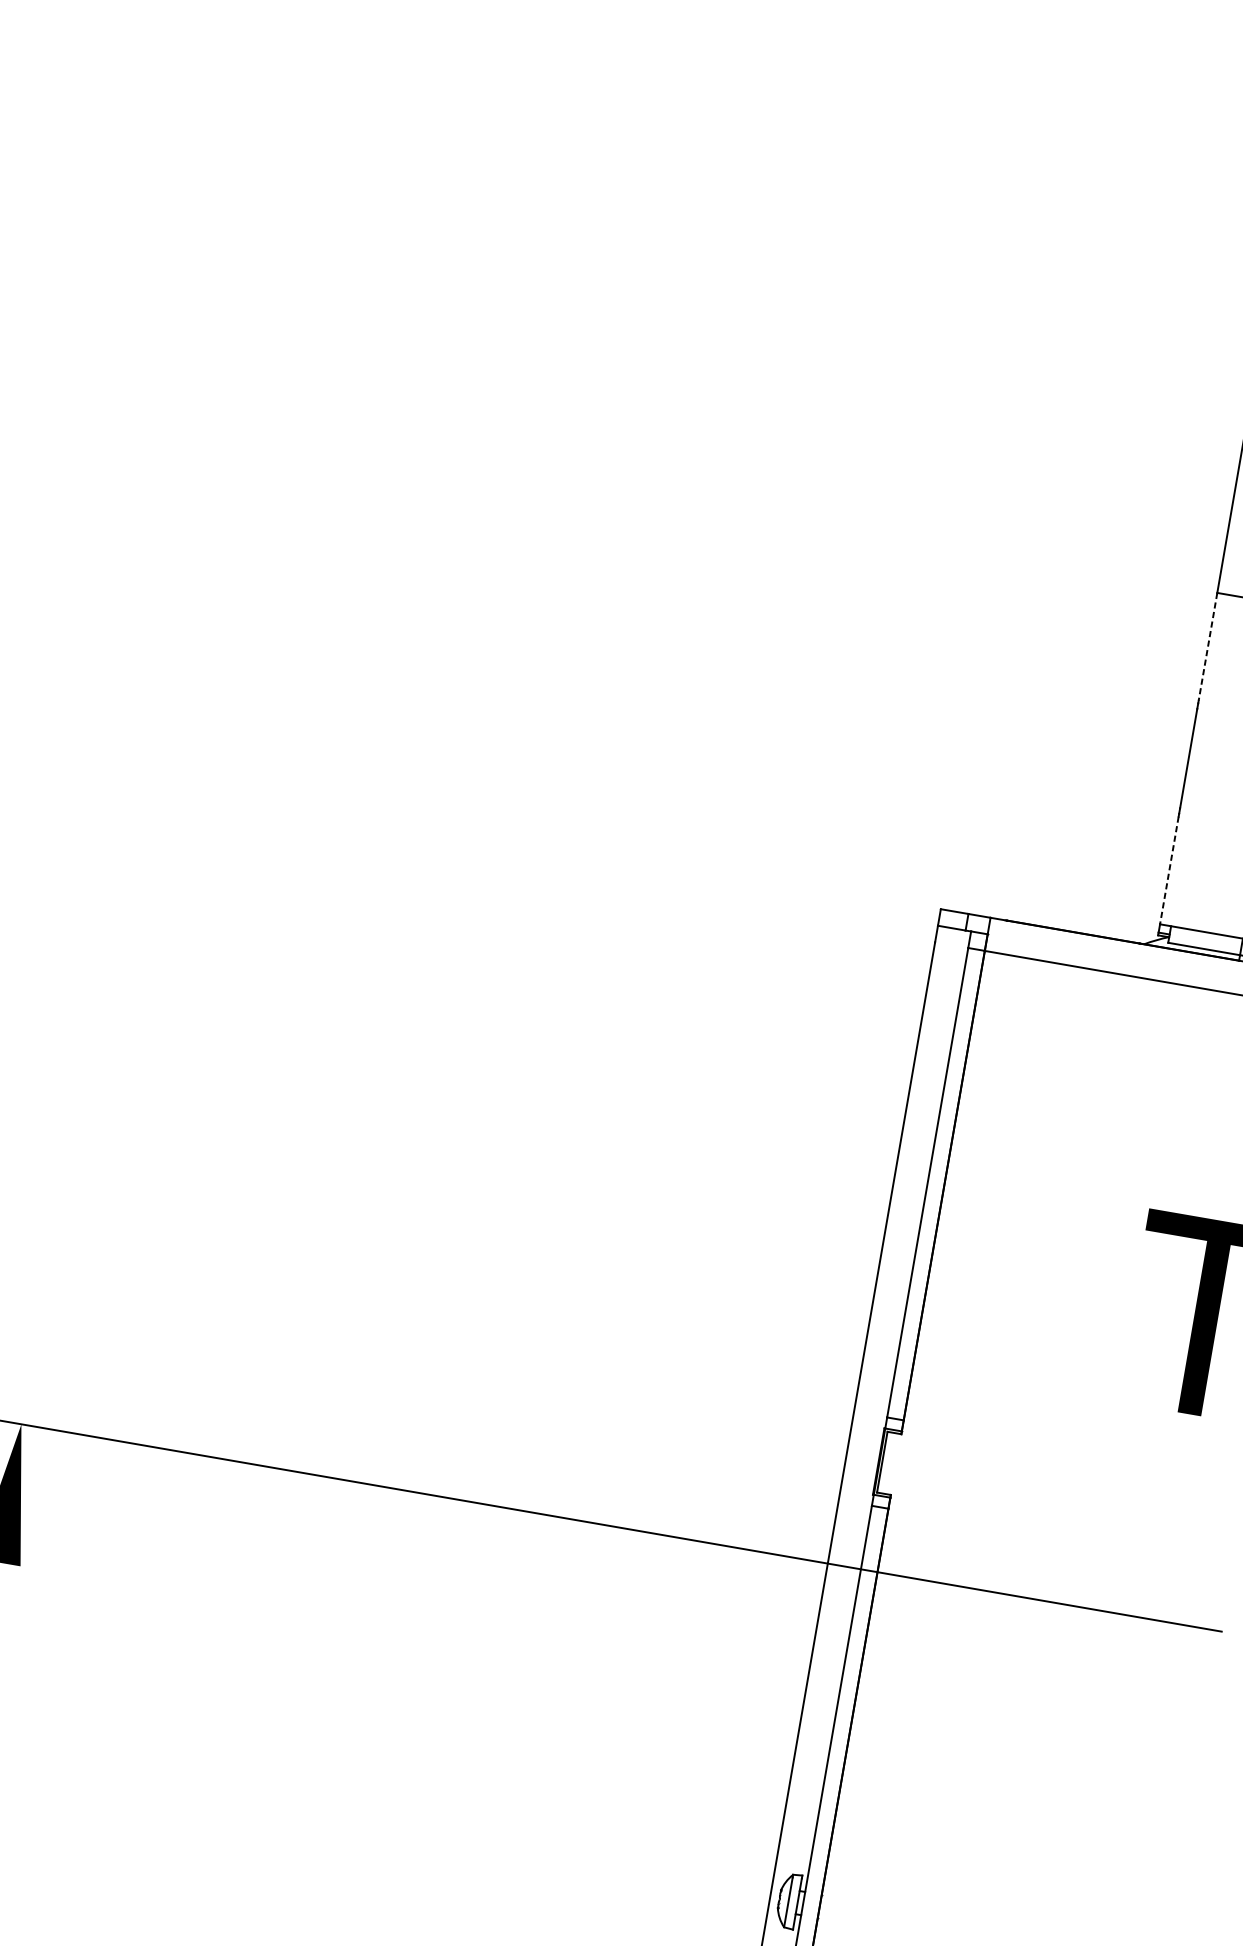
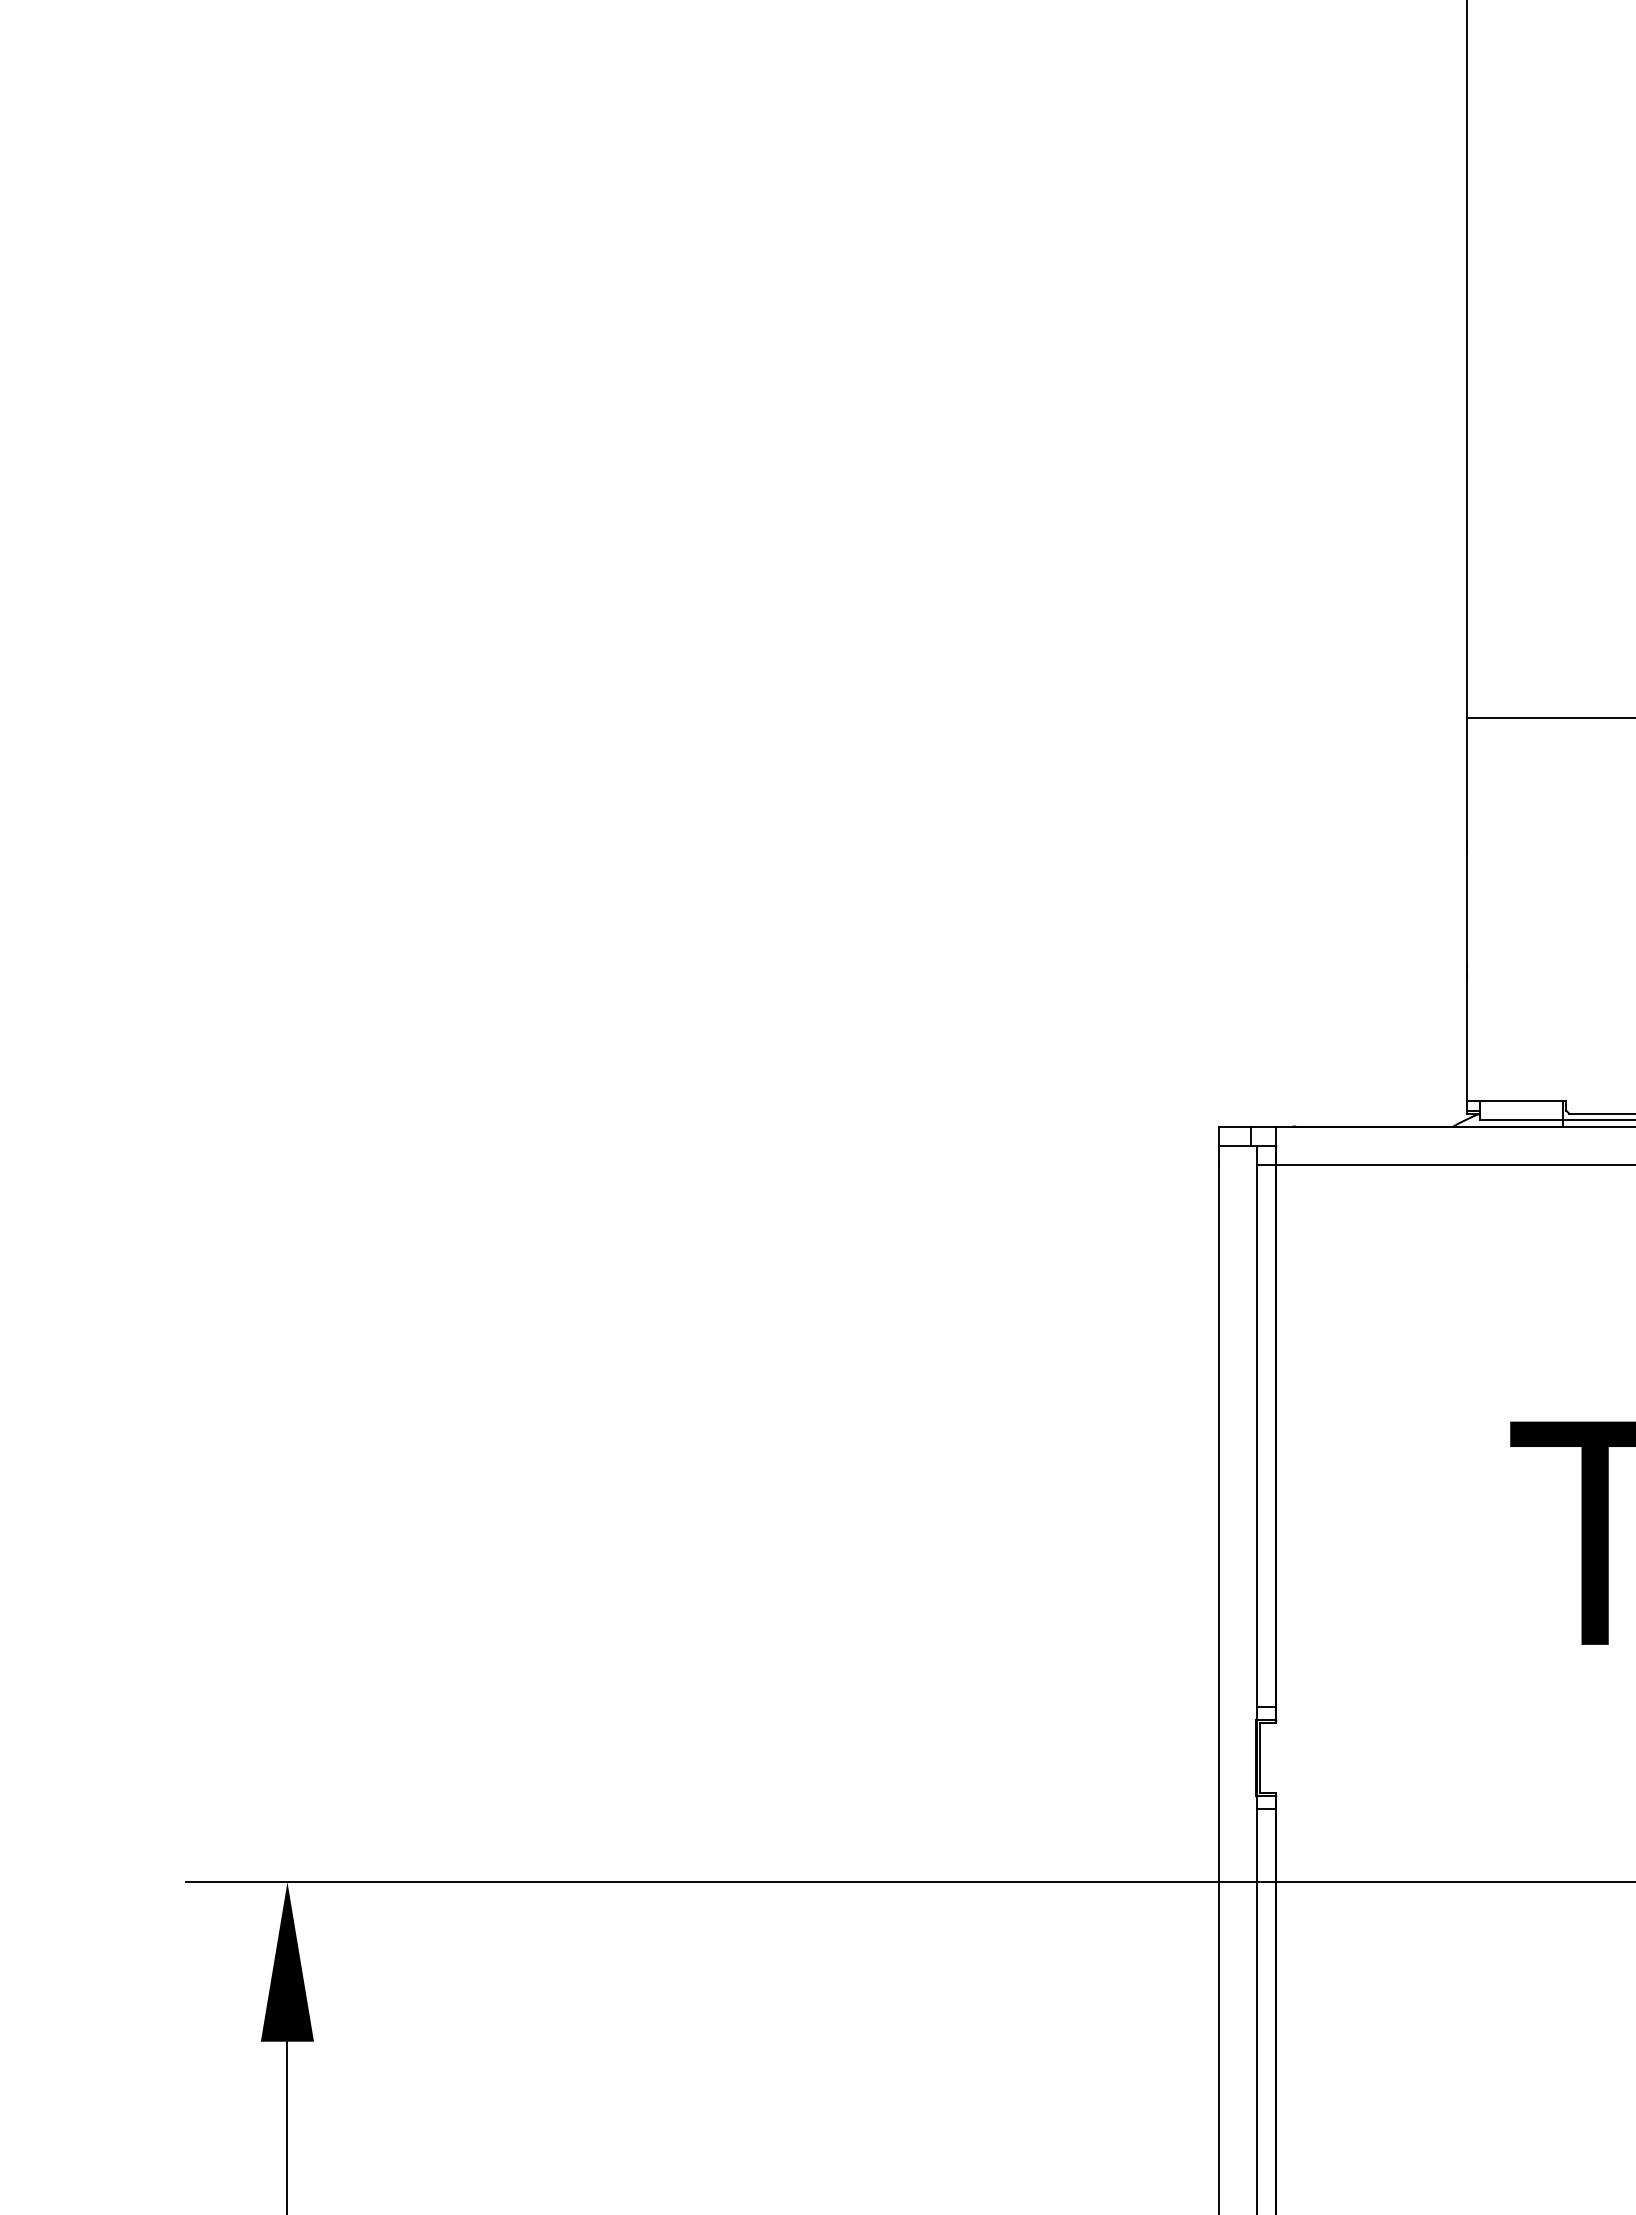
line: (1207, 647) -> (1467, 781), dashed -> solid
line: (1169, 871) -> (1467, 1039), dashed -> solid

